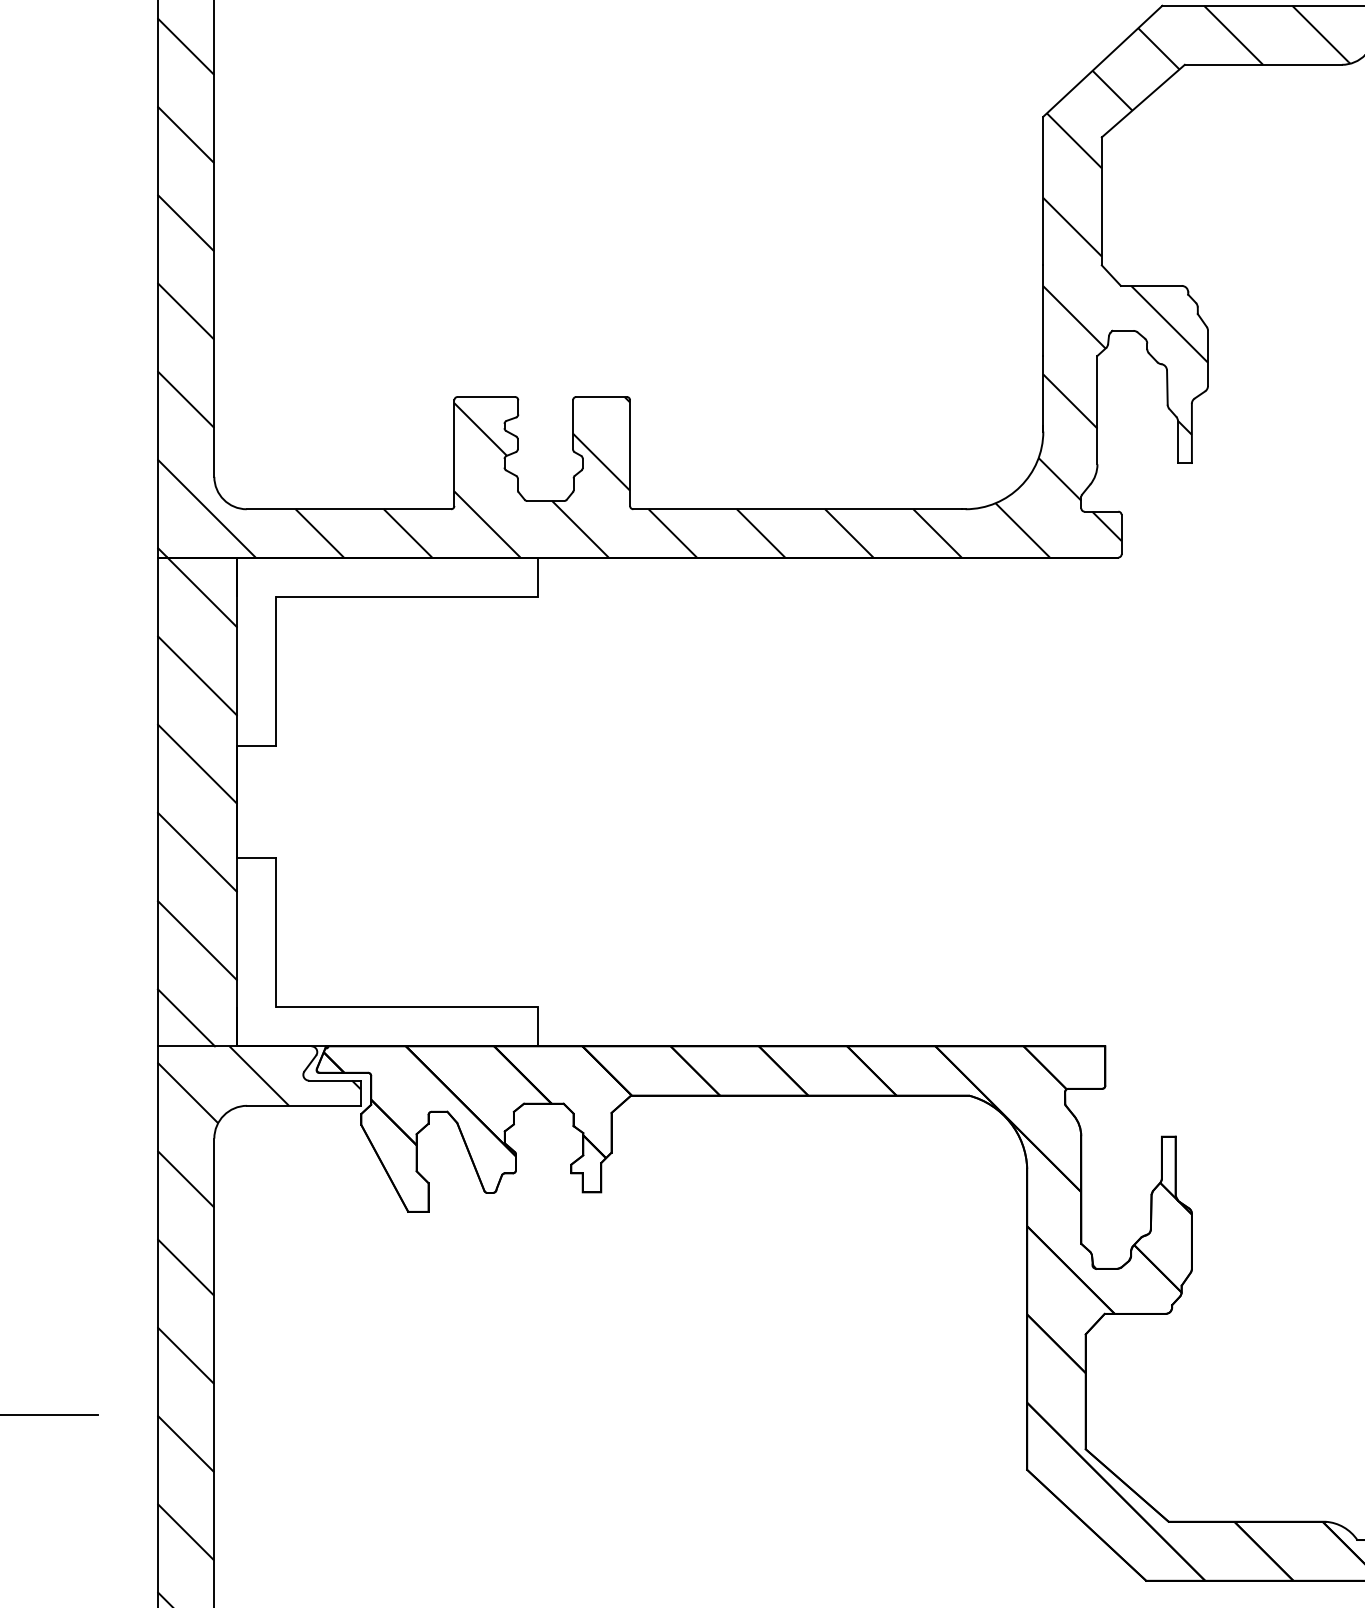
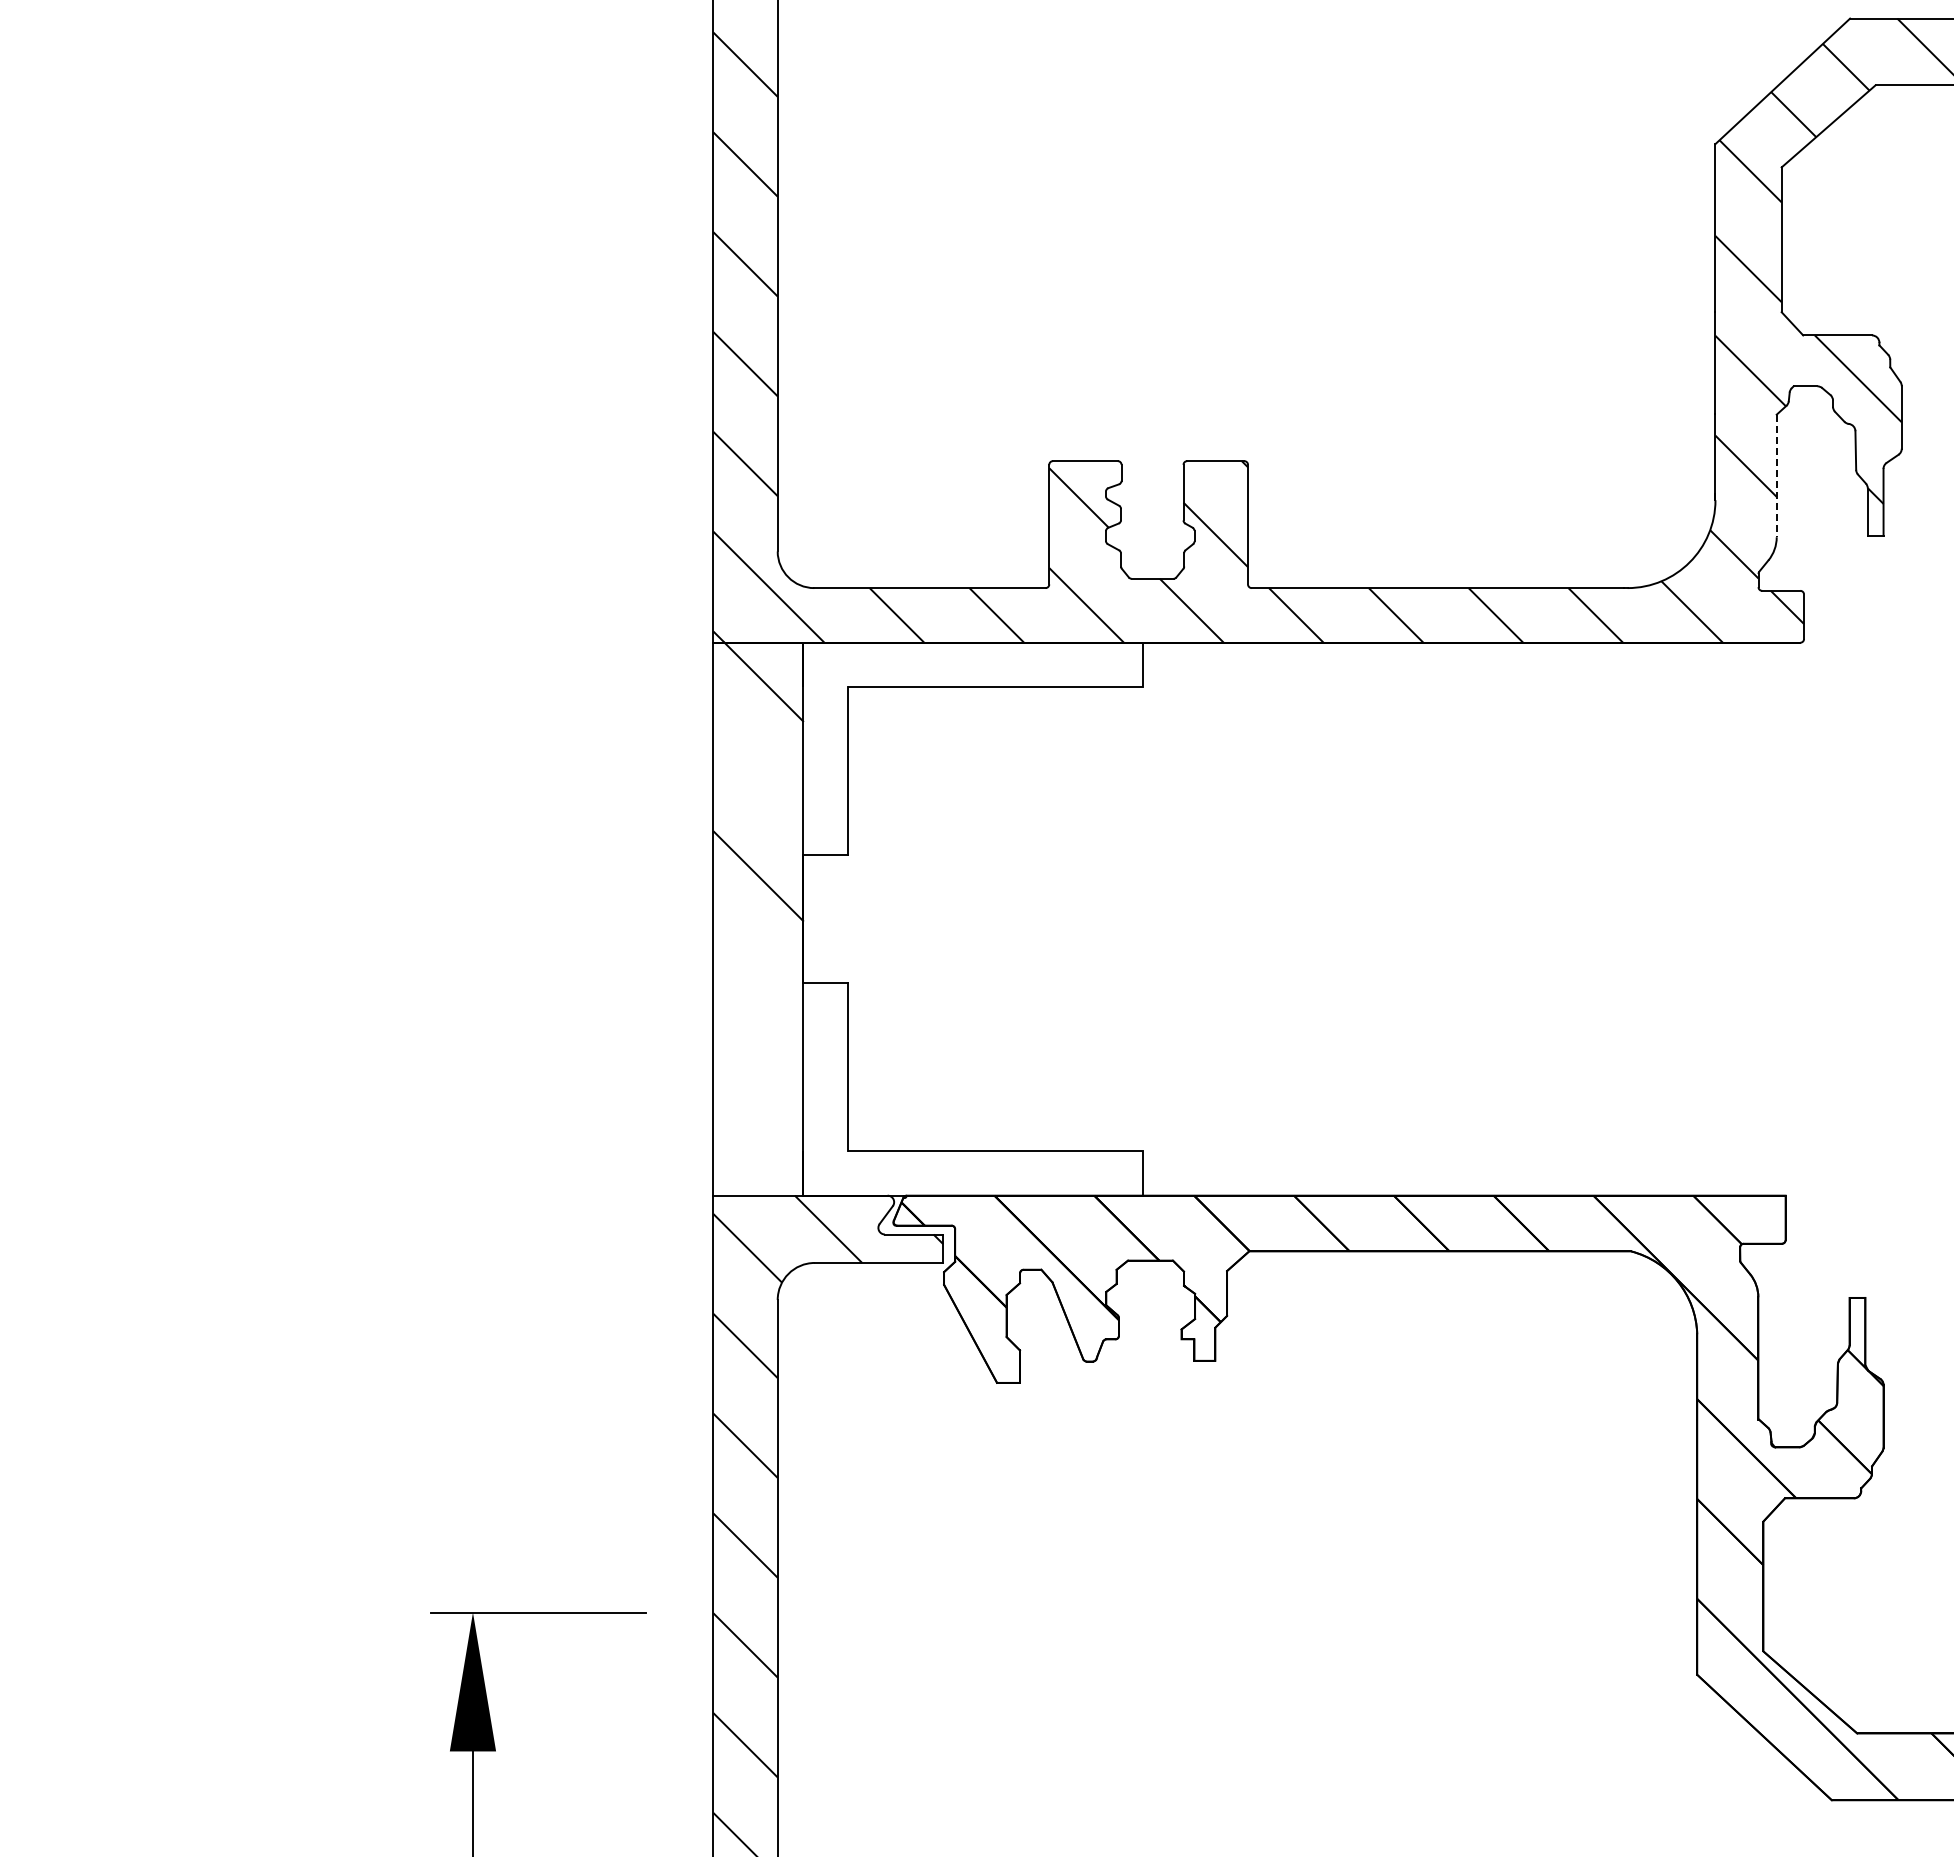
line: (1097, 410) -> (1776, 476), solid -> dashed
line: (197, 675) -> (758, 776), removed
line: (197, 851) -> (758, 975), removed
line: (197, 940) -> (758, 1075), removed
line: (185, 1017) -> (745, 1163), removed

